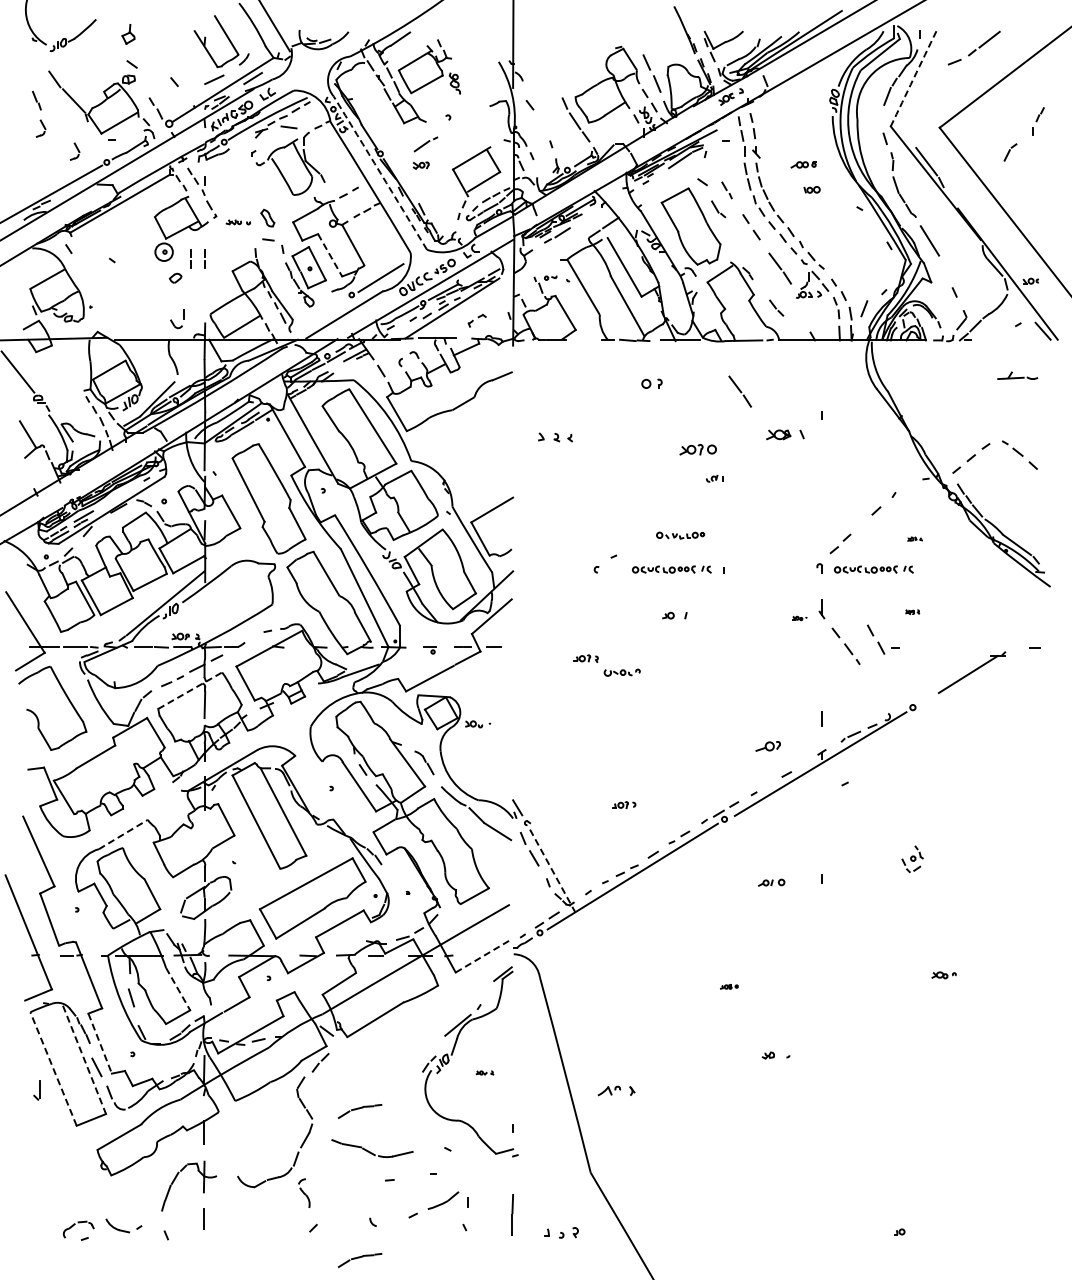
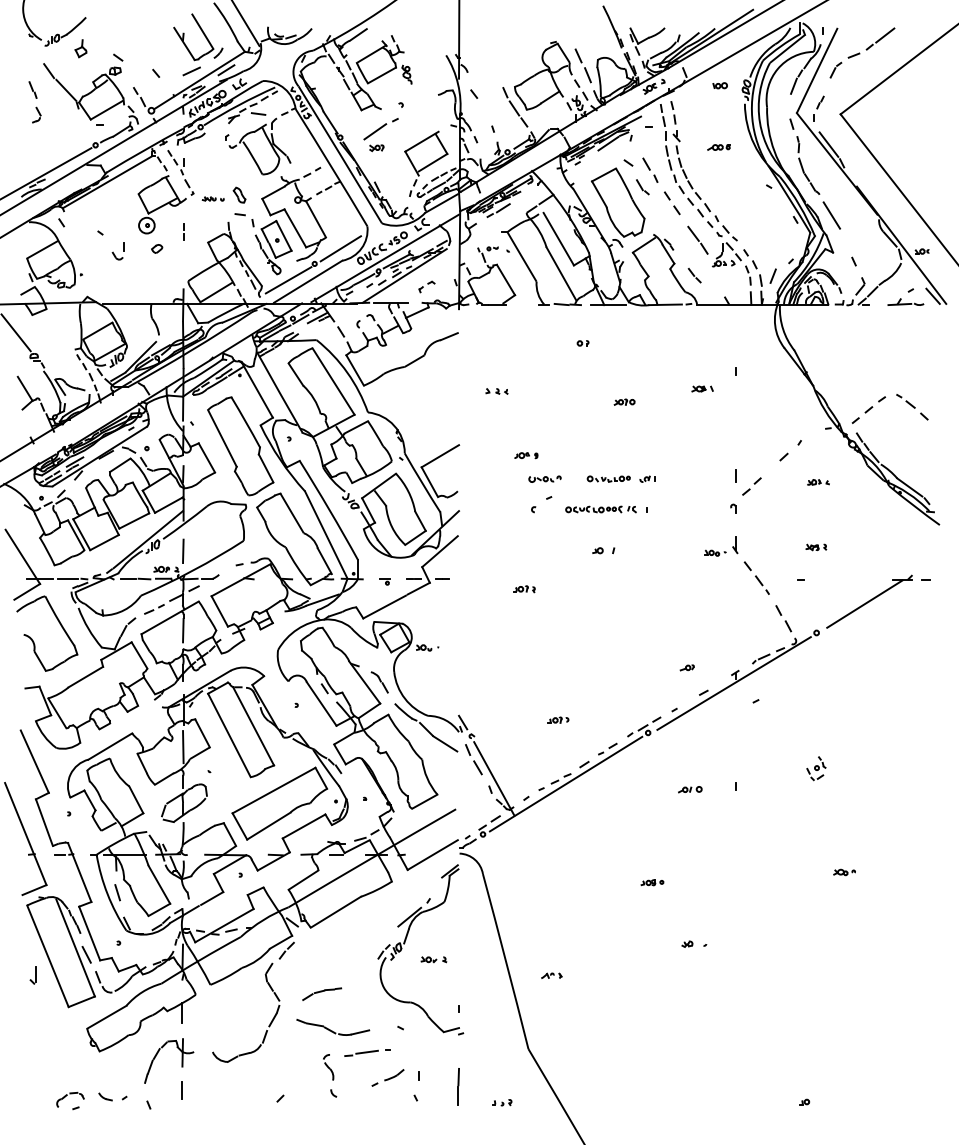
part: (128, 34) -> (81, 48), moved
arc: (913, 78) -> (817, 70), dashed -> solid
part: (1038, 121) -> (818, 108), moved
part: (425, 144) -> (380, 129), size x1.67
part: (74, 151) -> (66, 135), removed
part: (1010, 152) -> (835, 70), moved
arc: (380, 173) -> (340, 155), dashed -> solid
part: (811, 189) -> (719, 85), moved
part: (726, 190) -> (649, 170), size x1.67
line: (330, 255) -> (295, 228), dashed -> solid
line: (190, 257) -> (170, 230), removed
line: (322, 313) -> (288, 280), added
part: (177, 319) -> (118, 251), moved
part: (1017, 375) -> (905, 301), moved
part: (651, 383) -> (582, 343), size x0.62
line: (739, 391) -> (661, 350), removed
part: (785, 434) -> (702, 388), size x0.62
part: (555, 437) -> (496, 391), size x0.71
part: (698, 449) -> (624, 402), size x0.62
part: (714, 478) -> (647, 479), moved
part: (588, 509) -> (526, 455), added
part: (914, 538) -> (818, 481), size x1.67
part: (873, 569) -> (781, 509), removed
part: (912, 612) -> (816, 547), size x1.67
line: (204, 616) -> (182, 551), added
part: (799, 618) -> (715, 553), size x1.67
part: (875, 639) -> (783, 618), moved
part: (621, 672) -> (544, 479), moved
part: (971, 672) -> (869, 601), size x1.43
line: (190, 690) -> (170, 617), dashed -> solid
line: (821, 718) -> (734, 475), moved
part: (768, 746) -> (687, 667), size x0.62
line: (123, 834) -> (110, 746), dashed -> solid
line: (204, 835) -> (182, 747), added
line: (552, 870) -> (494, 778), dashed -> solid
line: (483, 955) -> (432, 854), dashed -> solid
part: (729, 986) -> (652, 882), size x1.43
line: (178, 989) -> (159, 885), dashed -> solid
line: (100, 1044) -> (89, 934), dashed -> solid
line: (84, 1060) -> (75, 948), dashed -> solid
line: (53, 1068) -> (47, 955), dashed -> solid
part: (484, 1072) -> (433, 959), size x1.67
part: (616, 1090) -> (551, 975), size x0.62
line: (410, 1175) -> (367, 1051), added
part: (304, 1192) -> (328, 1066), moved
part: (433, 1204) -> (387, 1077), size x0.71
part: (117, 1226) -> (105, 1097), size x0.62
part: (561, 1232) -> (502, 1102), size x0.62
part: (359, 1260) -> (321, 1127), removed

